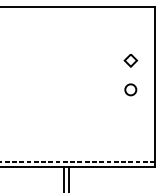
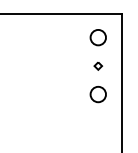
circle: (130, 31) -> (98, 37), added
part: (130, 60) -> (98, 65), size x0.62
circle: (130, 89) -> (98, 94), size x1.43

